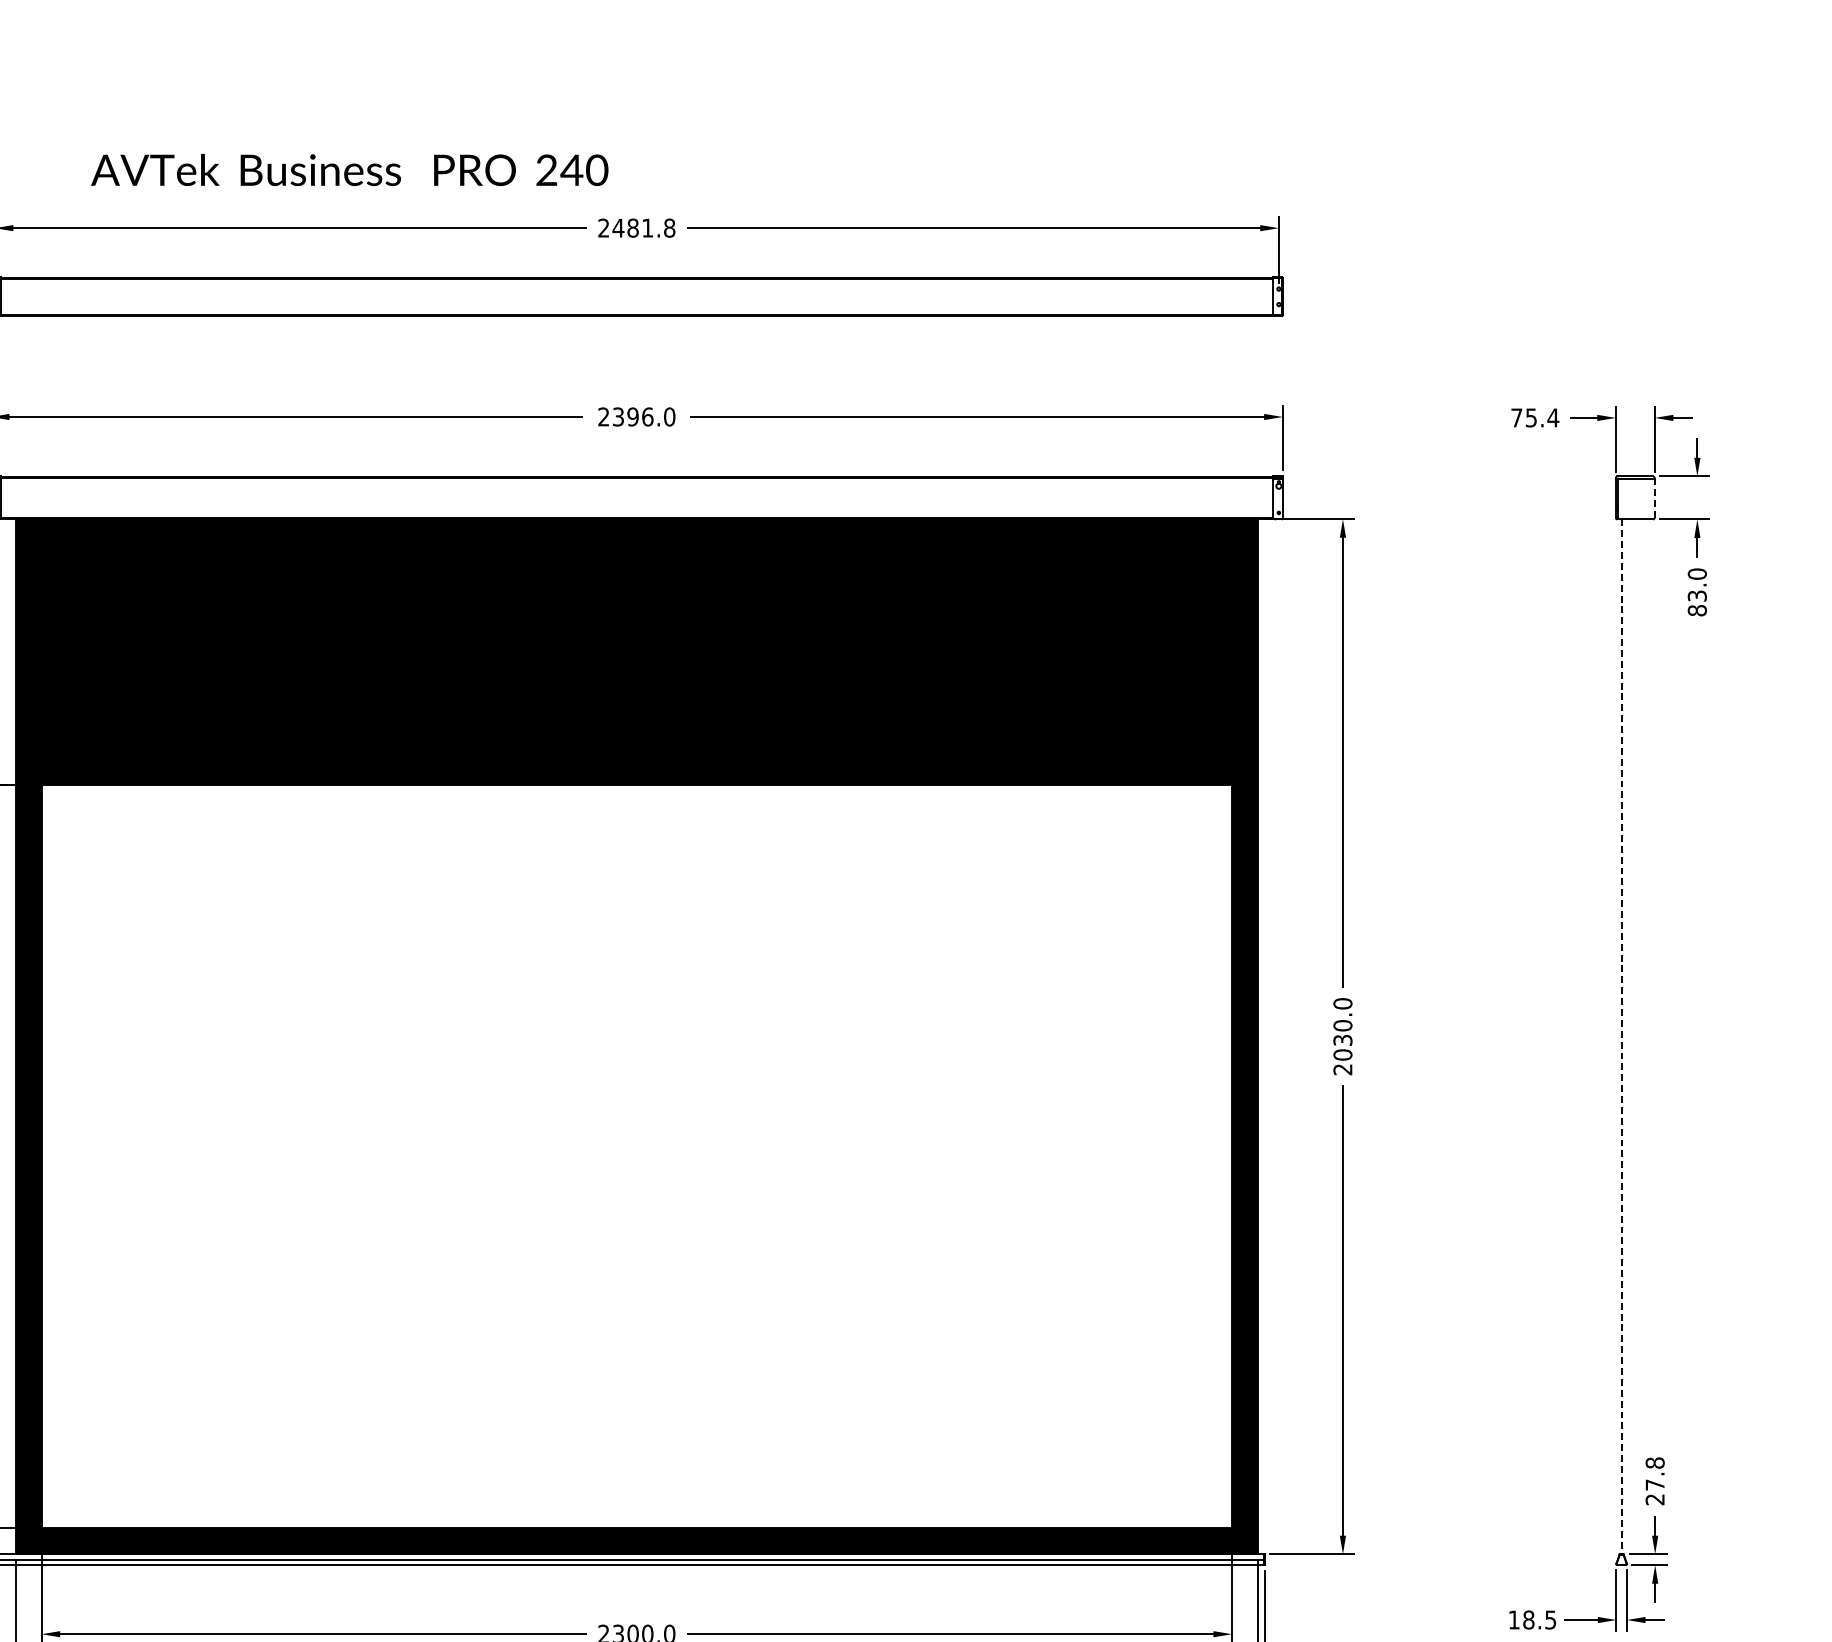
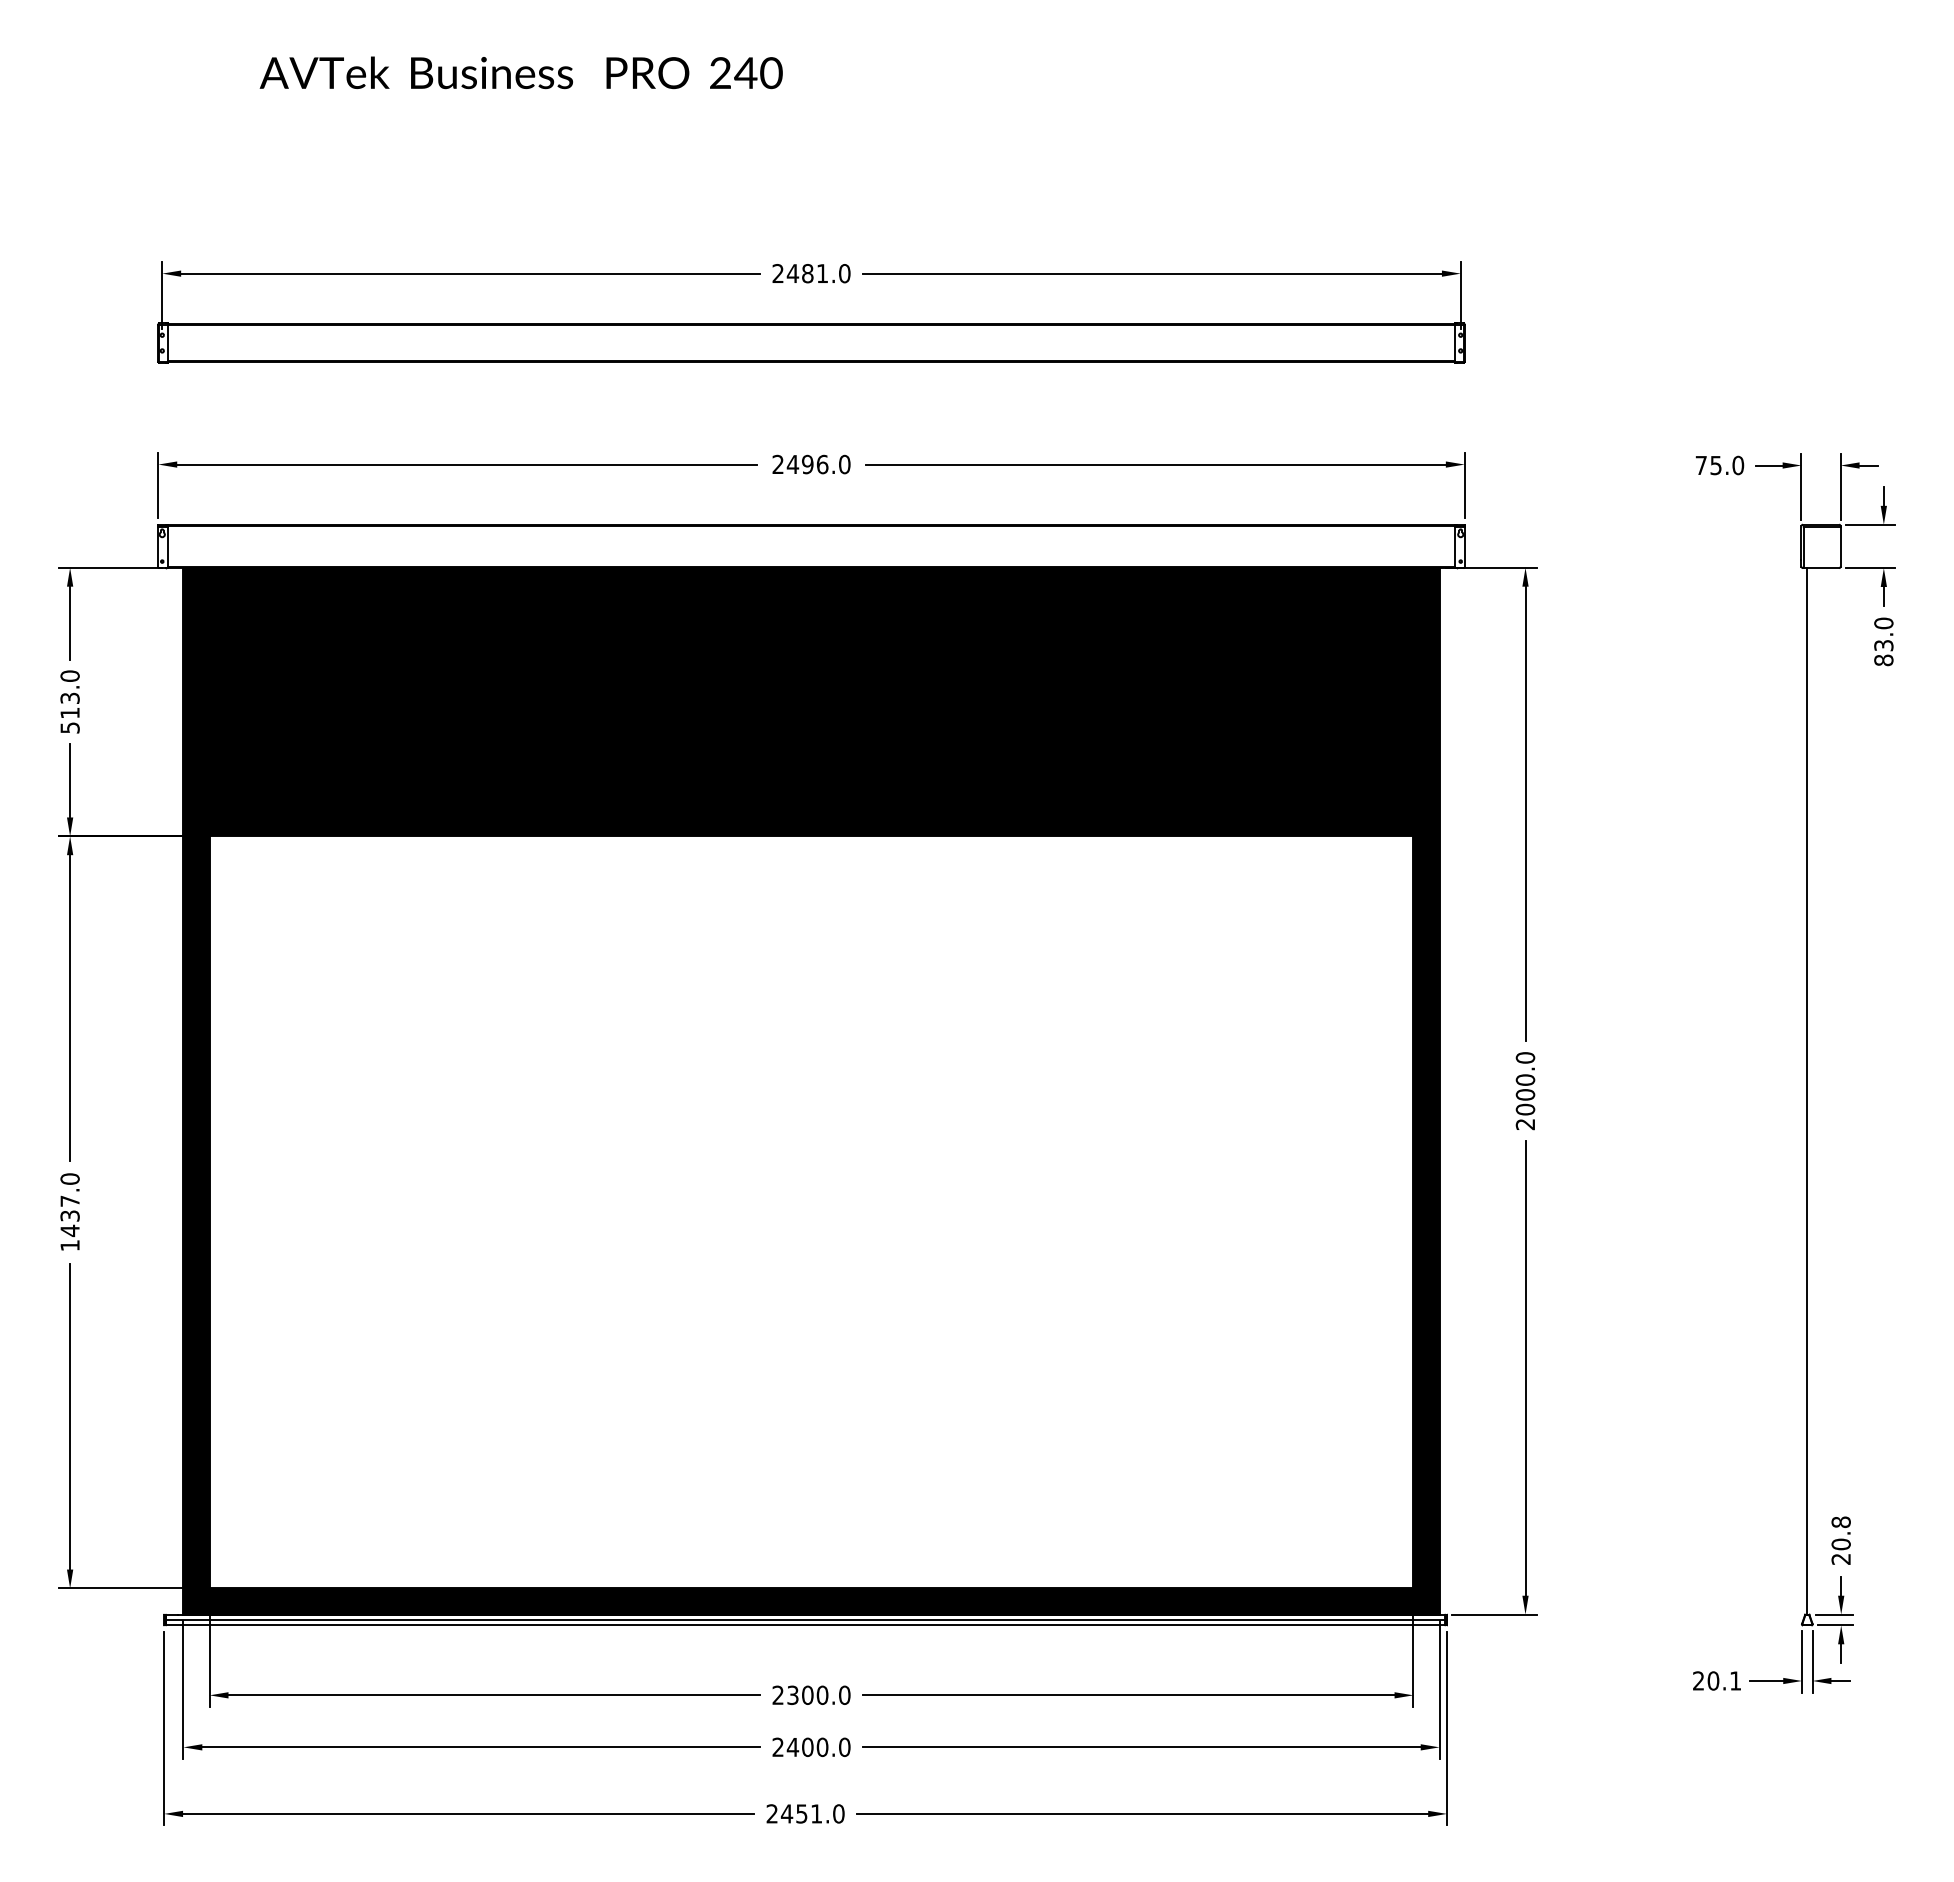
text: (348, 169) -> (520, 72), moved
text: (669, 228) -> (844, 273), 2481.8 -> 2481.0
text: (618, 416) -> (792, 464), 2396.0 -> 2496.0
text: (1553, 417) -> (1738, 465), 75.4 -> 75.0
line: (1654, 497) -> (1840, 545), dashed -> solid
line: (1621, 1037) -> (1807, 1091), dashed -> solid
text: (1342, 1039) -> (1525, 1094), 2030.0 -> 2000.0
text: (1654, 1485) -> (1840, 1544), 27.8 -> 20.8
text: (1531, 1619) -> (1716, 1680), 18.5 -> 20.1

